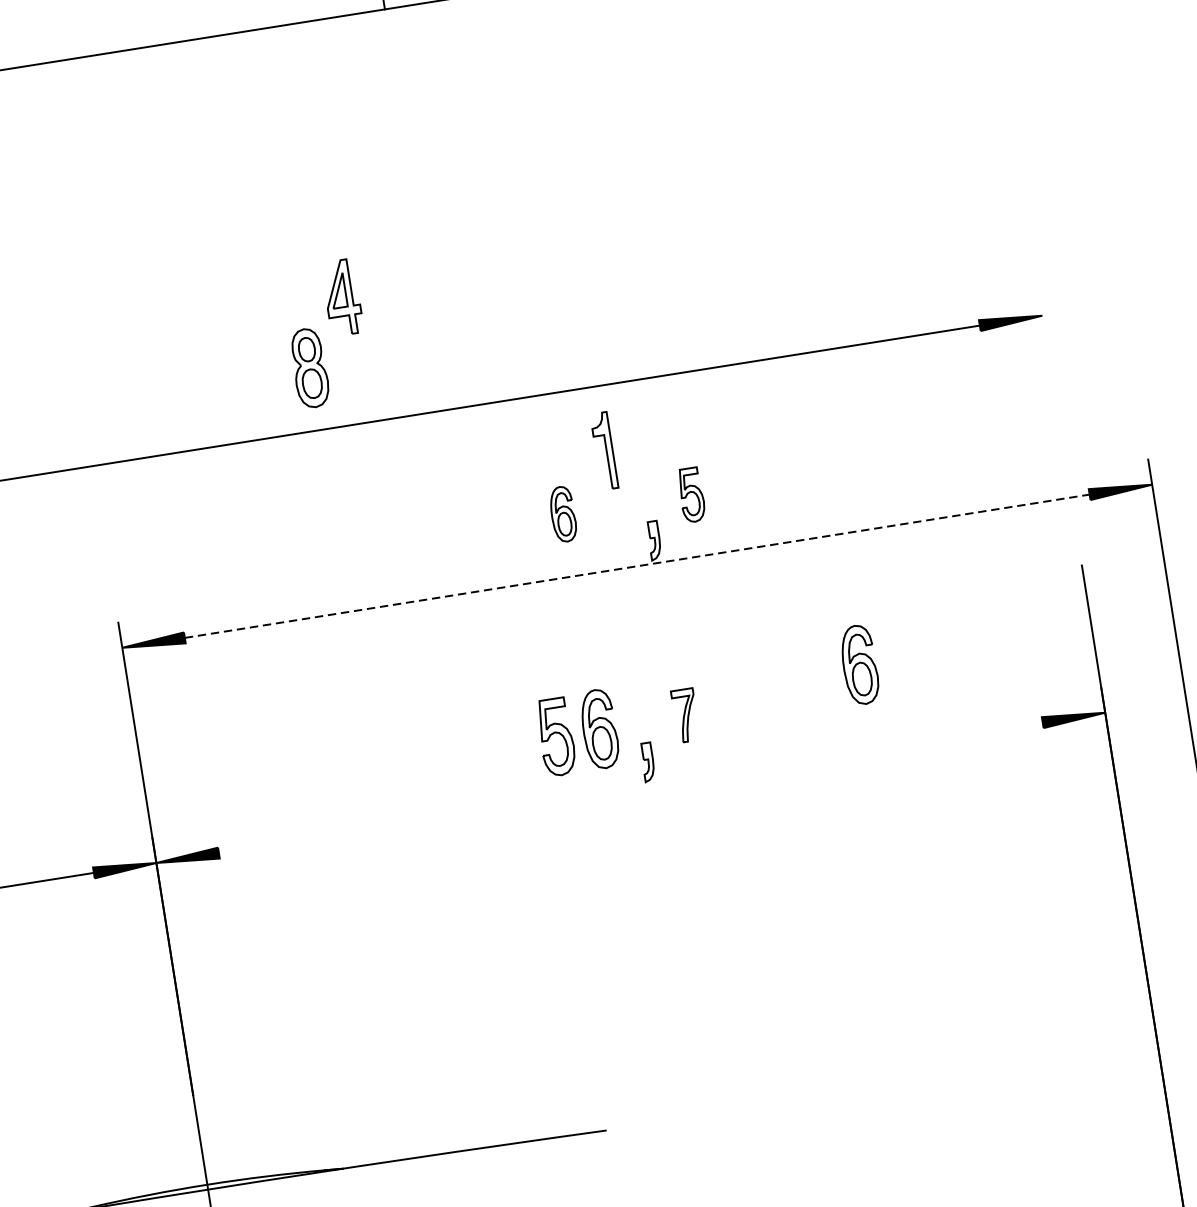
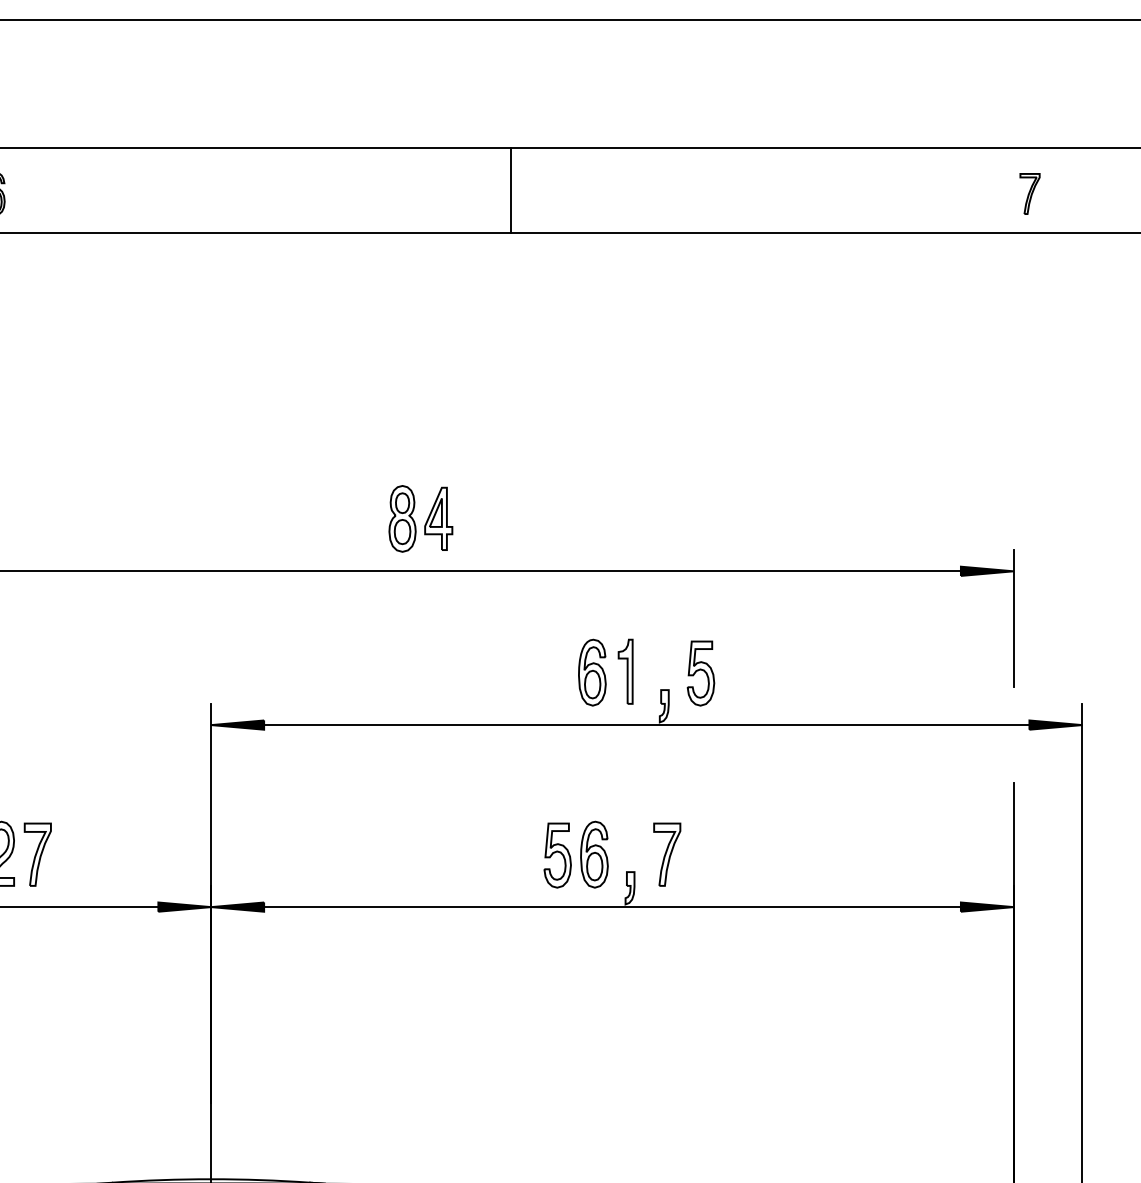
part: (342, 297) -> (438, 518), moved
line: (1050, 371) -> (1013, 618), added
part: (604, 450) -> (625, 671), moved
part: (691, 495) -> (700, 673), size x1.43
part: (563, 514) -> (592, 672), size x1.43
line: (636, 566) -> (646, 725), dashed -> solid
part: (859, 664) -> (817, 835), removed
part: (685, 715) -> (667, 854), size x1.43
line: (630, 788) -> (612, 907), added

